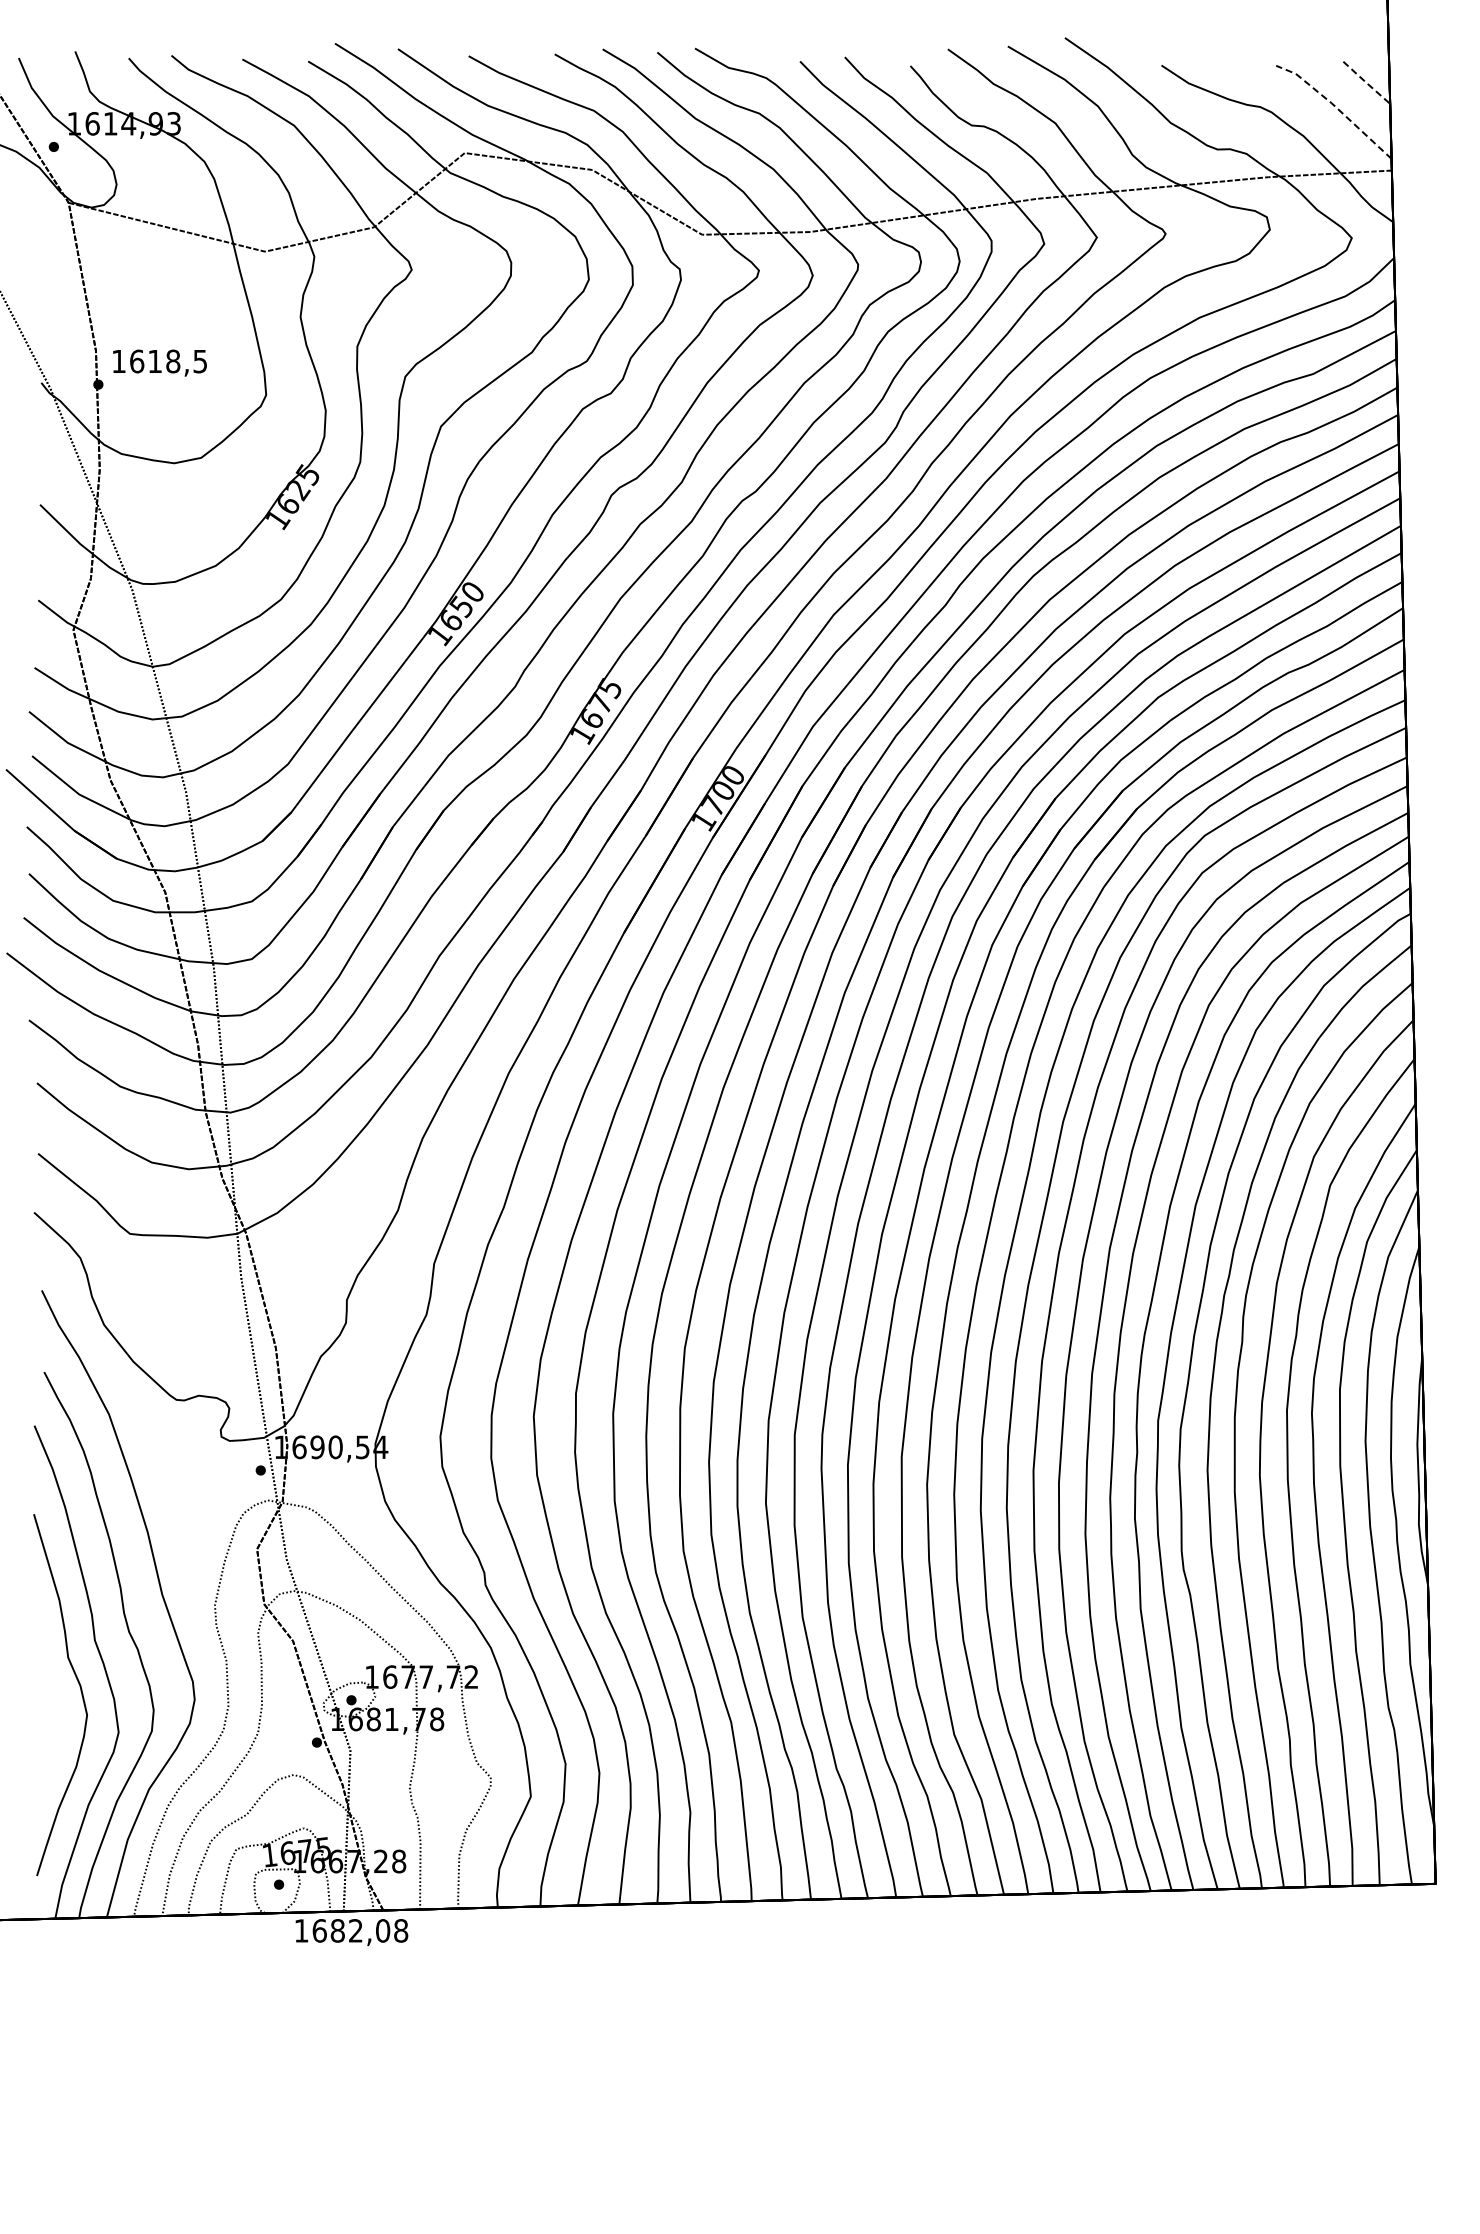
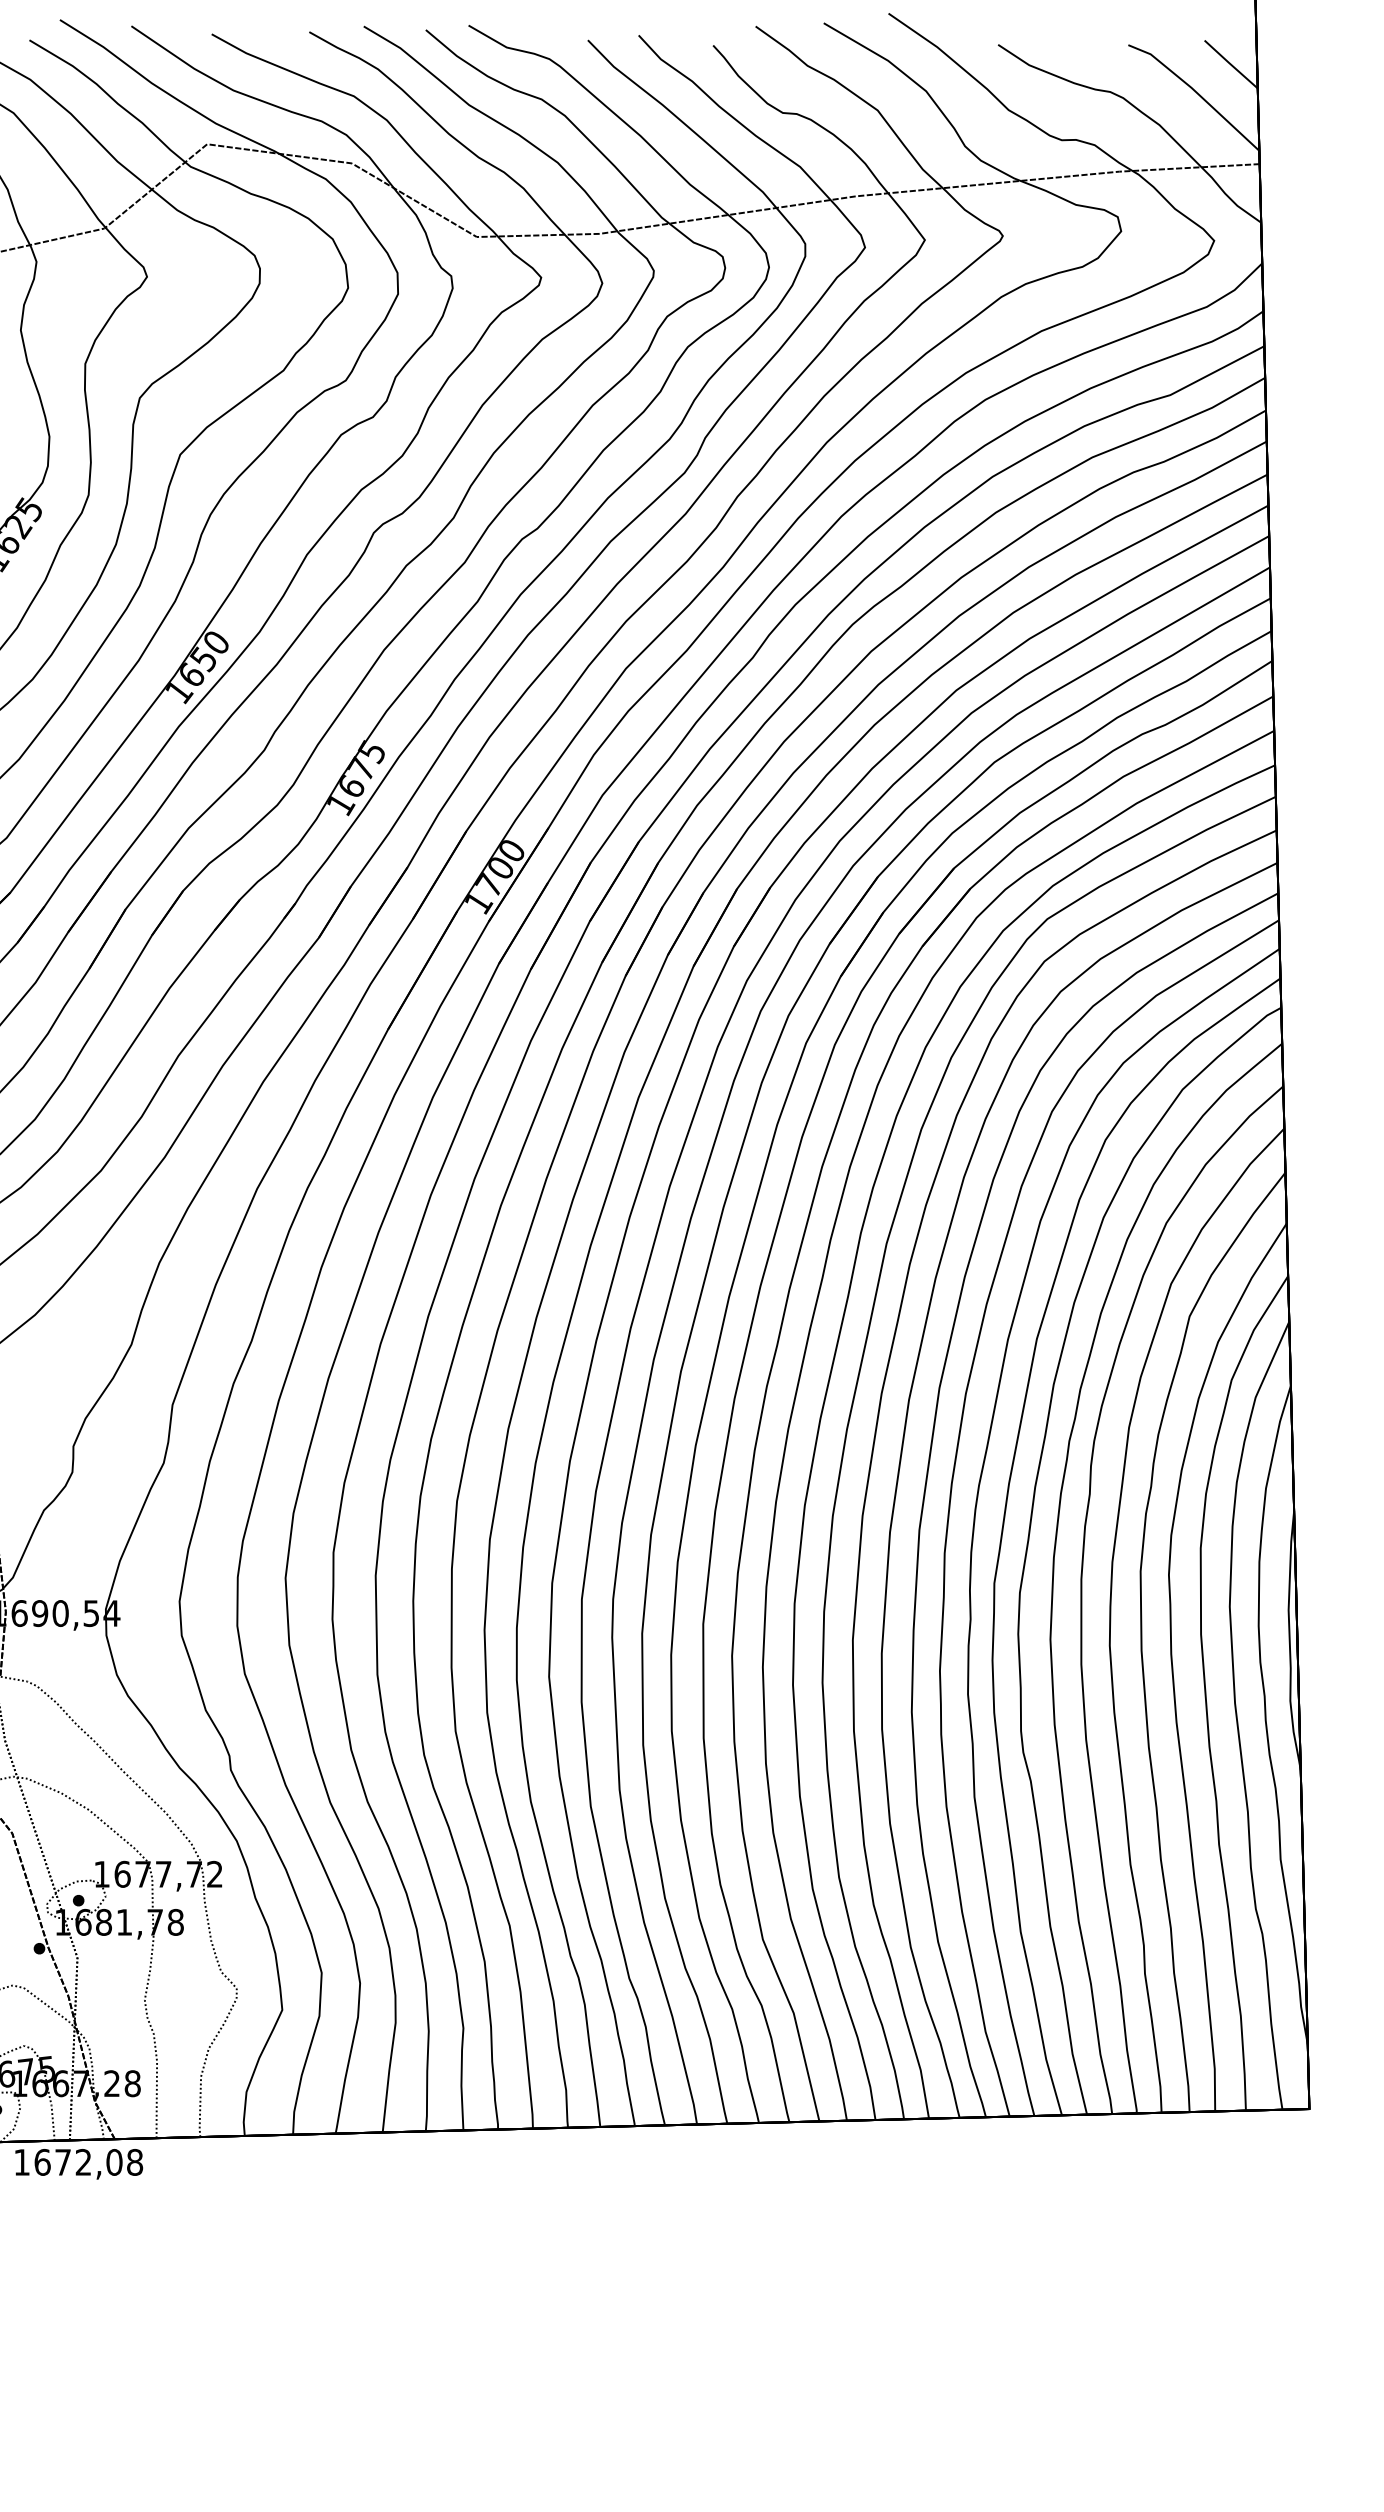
line: (1366, 83) -> (1230, 65), dashed -> solid
line: (1335, 106) -> (1195, 91), dashed -> solid
text: (337, 1930) -> (62, 2161), 1682,08 -> 1672,08

